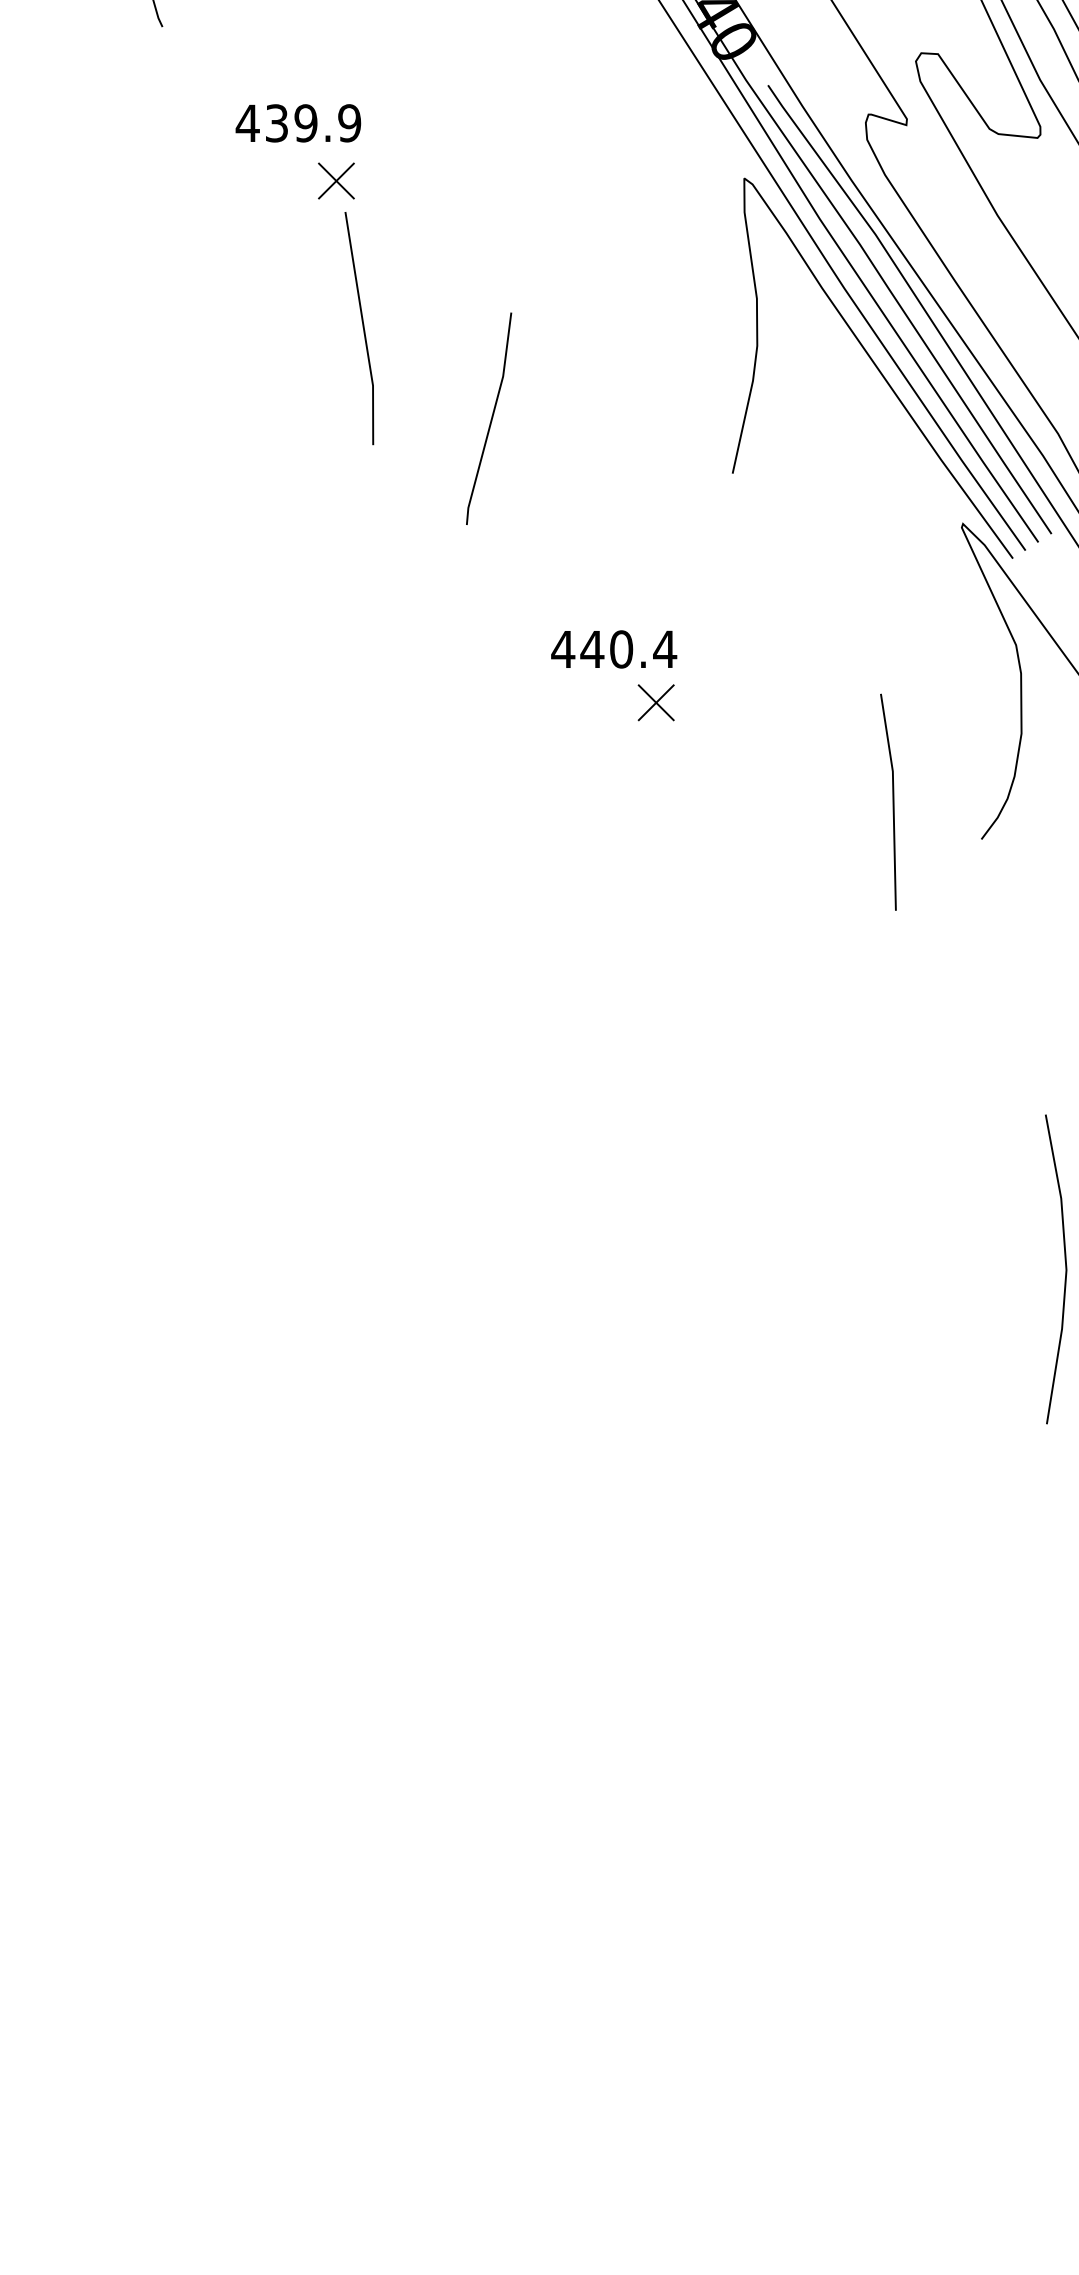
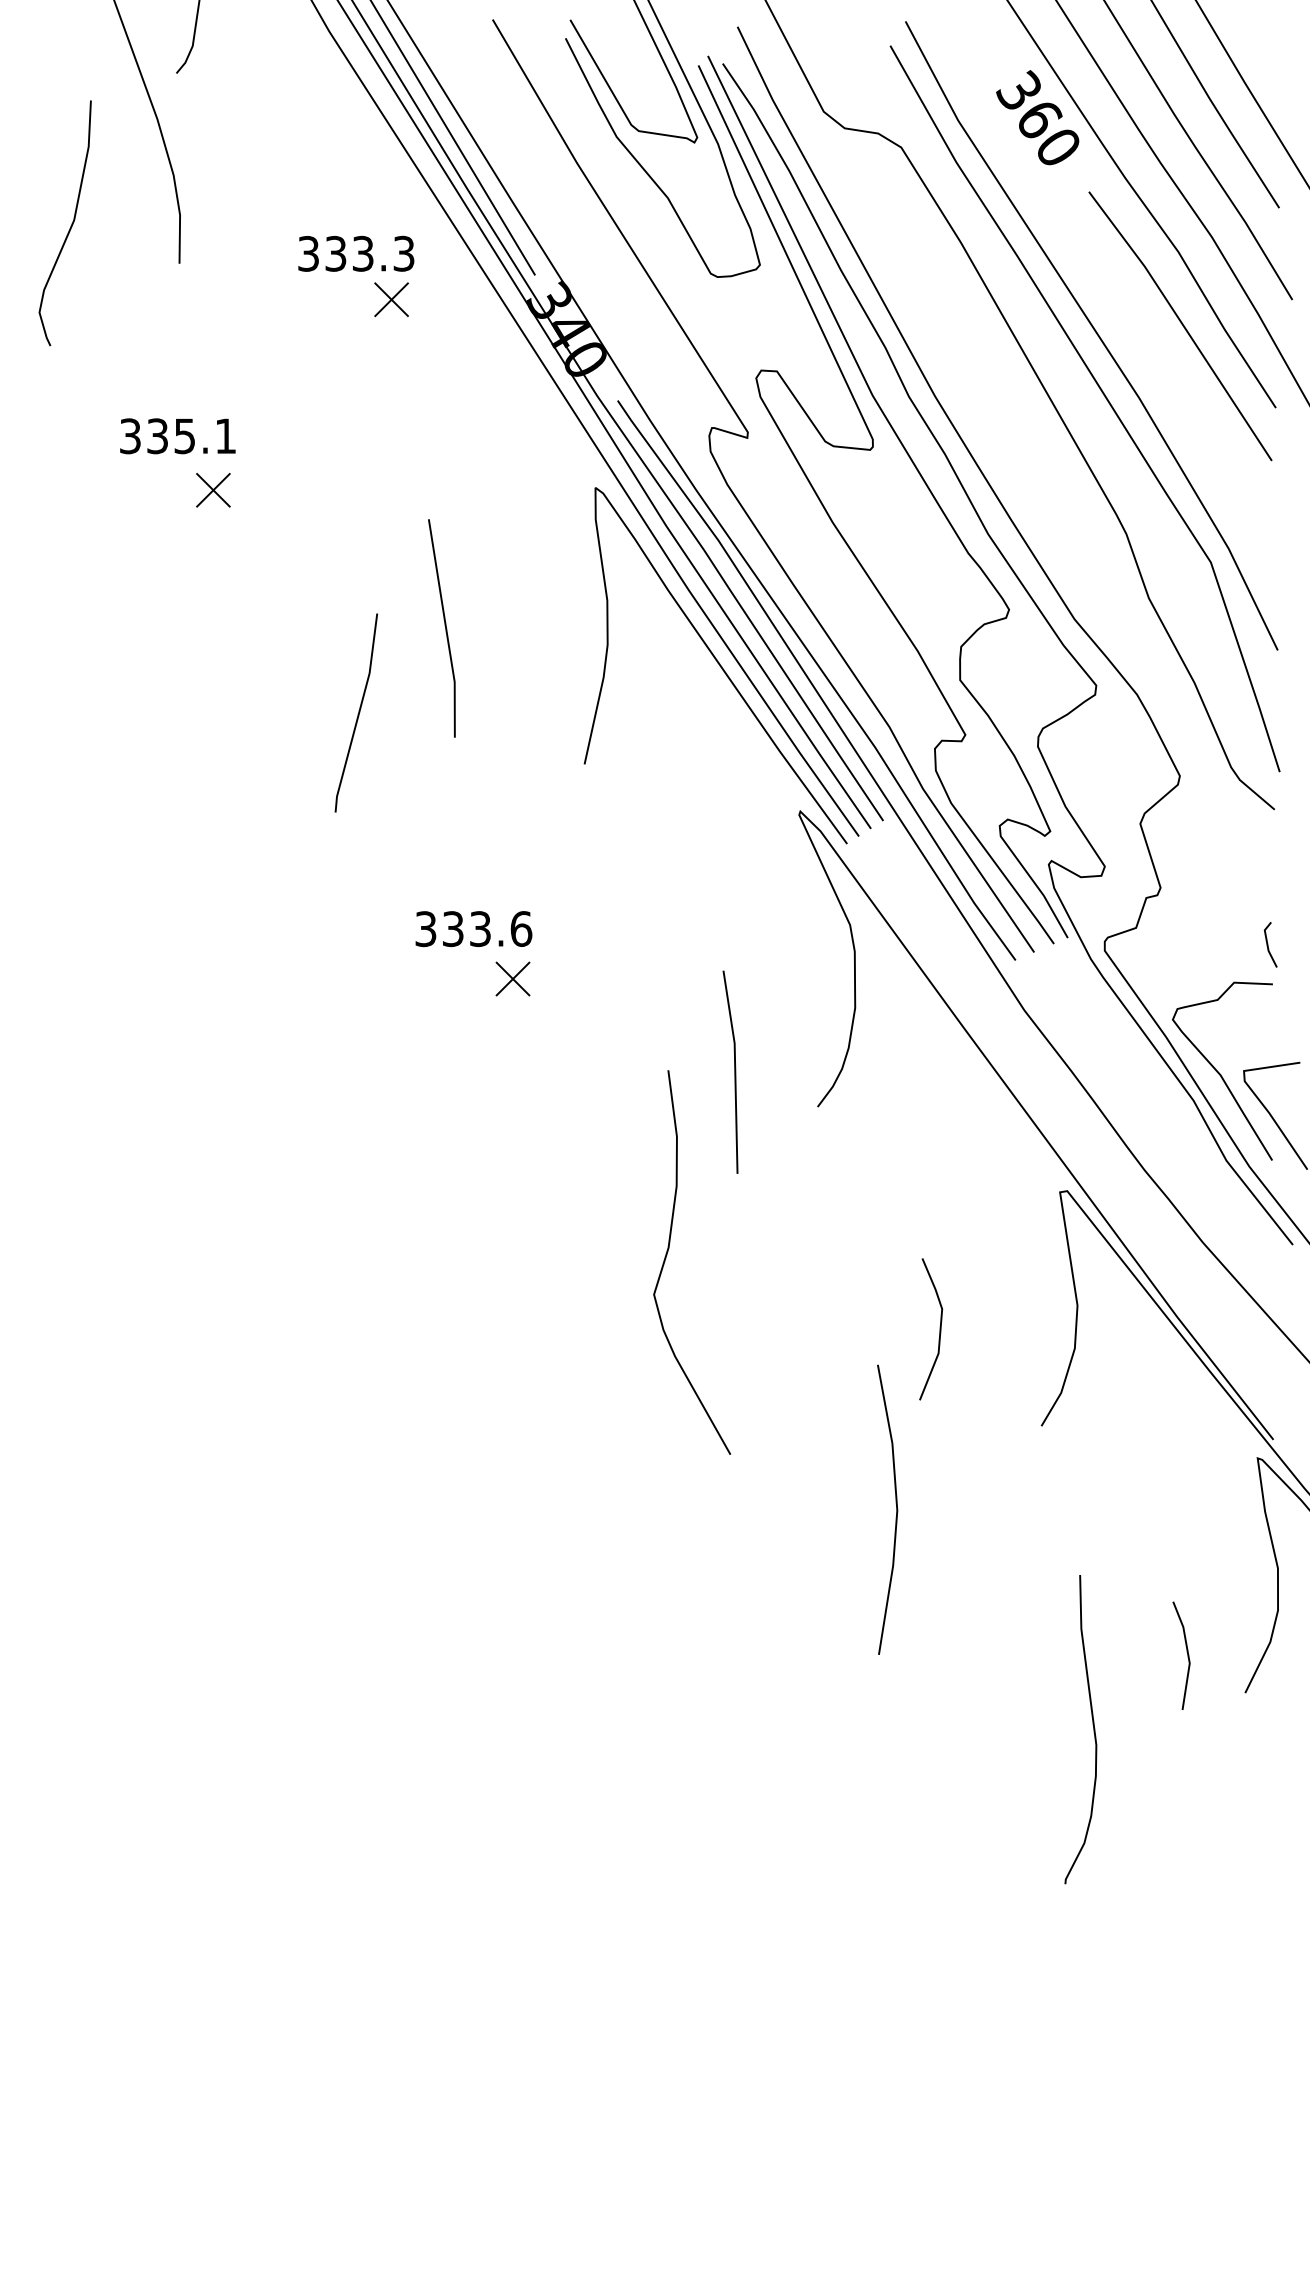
text: (298, 123) -> (177, 436), 439.9 -> 335.1
line: (362, 326) -> (444, 626), moved
text: (614, 649) -> (473, 929), 440.4 -> 333.6
curve: (821, 997) -> (667, 1255), added

